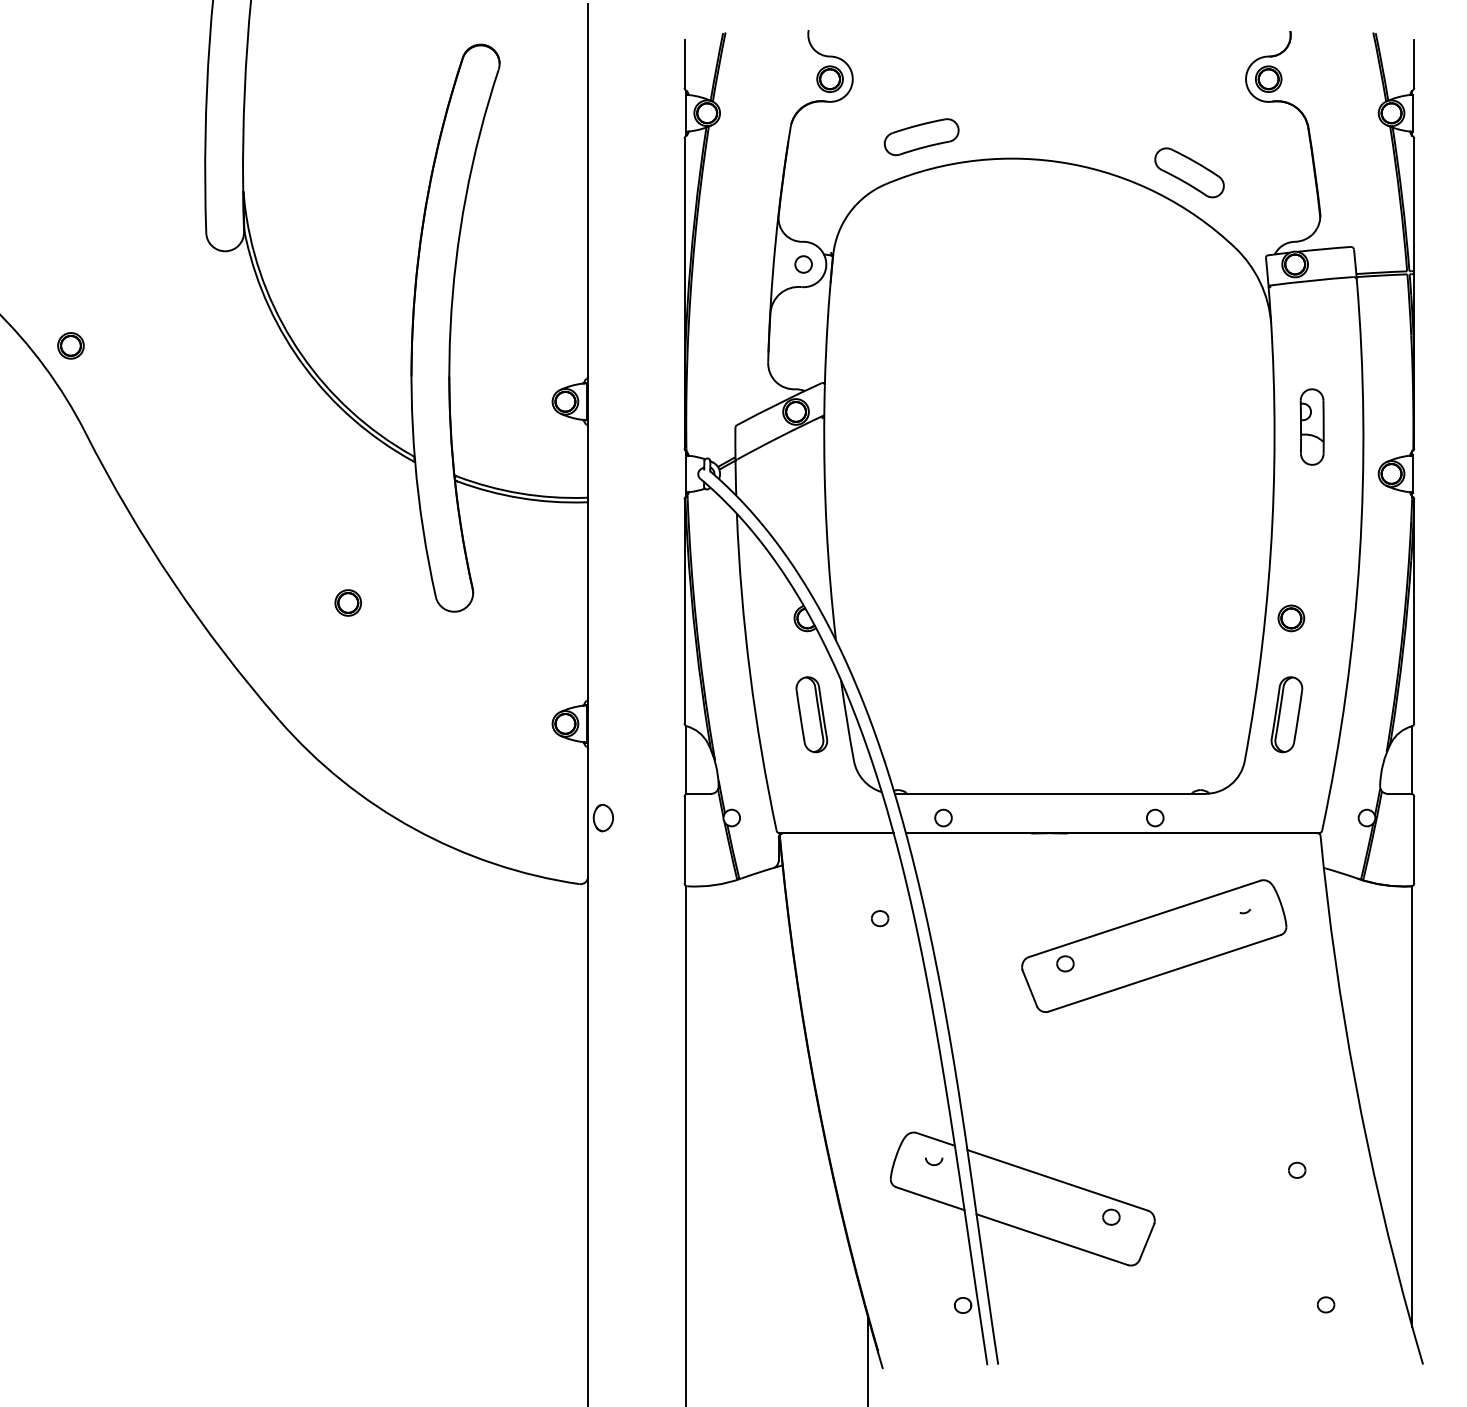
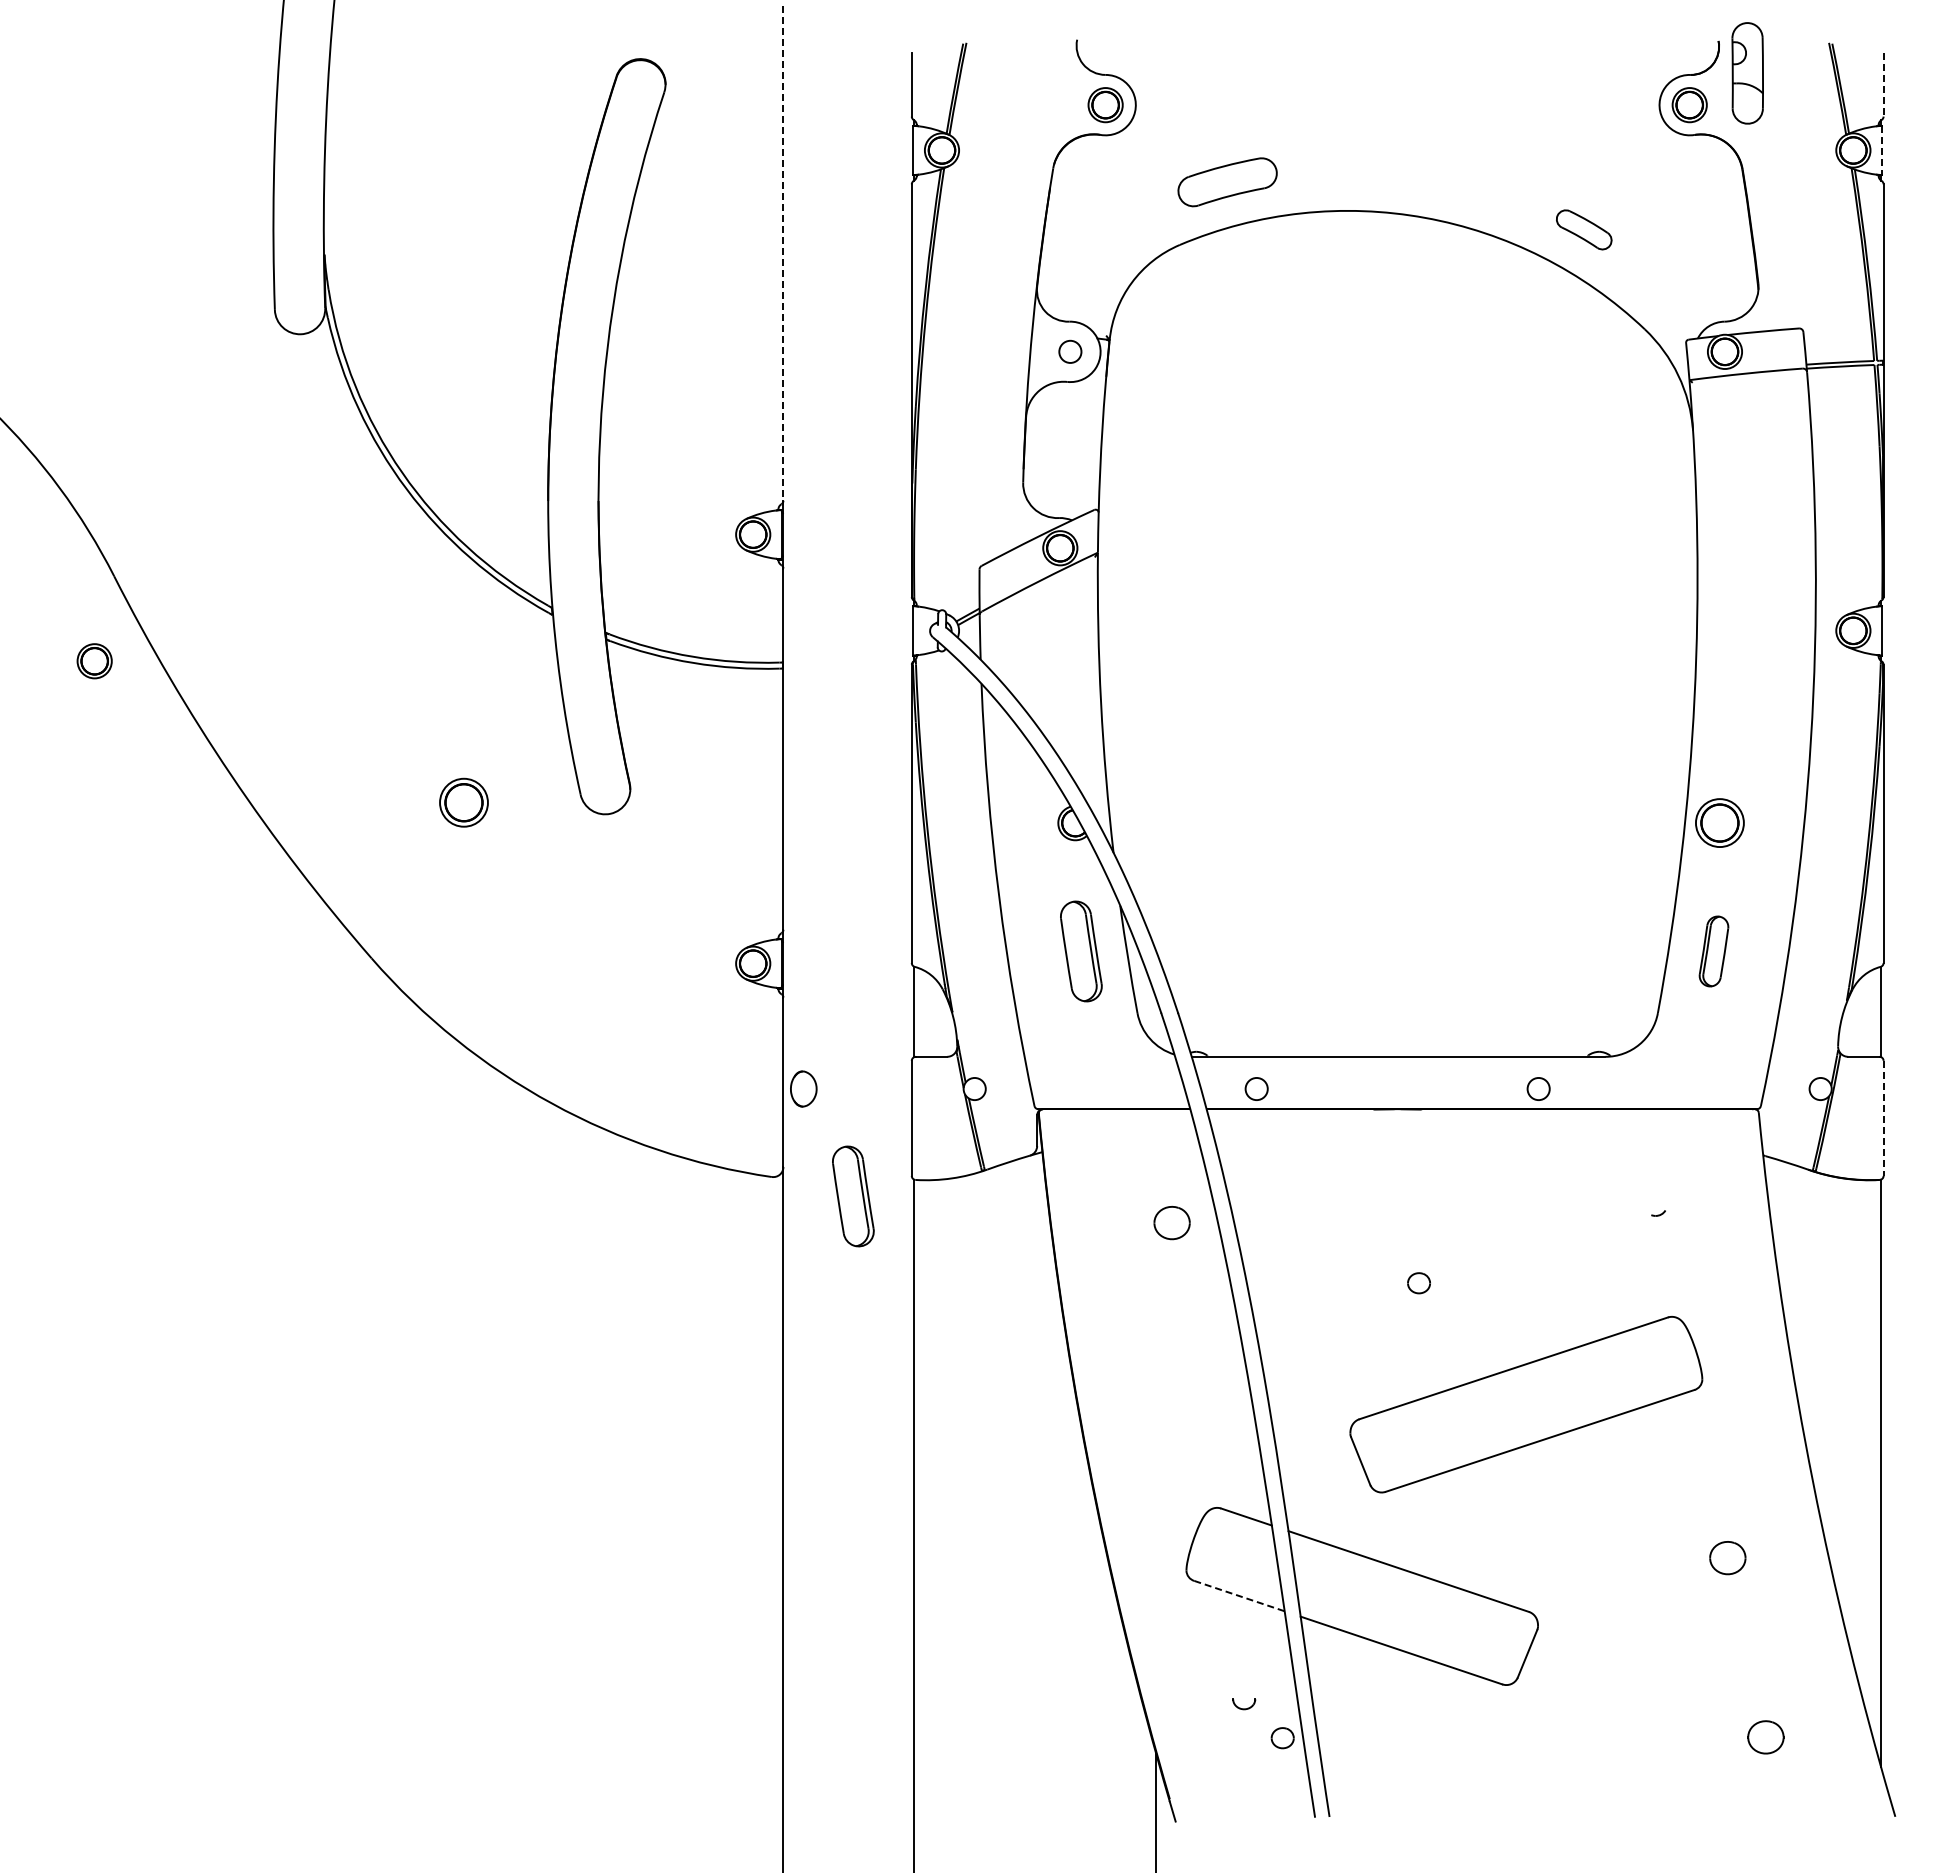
line: (1414, 63) -> (1883, 84), solid -> dashed
line: (1413, 113) -> (1882, 150), solid -> dashed
part: (1188, 172) -> (1583, 229), size x0.6
line: (588, 190) -> (783, 253), solid -> dashed
part: (70, 346) -> (94, 661), moved
part: (1312, 427) -> (1747, 73), moved
part: (347, 602) -> (463, 802), size x1.4
part: (1291, 618) -> (1719, 823), size x1.4
part: (1286, 714) -> (1713, 951), size x0.7
line: (1414, 840) -> (1883, 1118), solid -> dashed
part: (640, 898) -> (853, 1196), added
part: (880, 918) -> (1172, 1222), size x1.6
part: (1154, 946) -> (1526, 1404), moved
part: (934, 1161) -> (1244, 1704), moved
part: (1297, 1170) -> (1727, 1558), size x1.6
line: (930, 1199) -> (1239, 1596), solid -> dashed
part: (1111, 1217) -> (1480, 1620), removed
part: (1326, 1304) -> (1766, 1737), size x1.6

